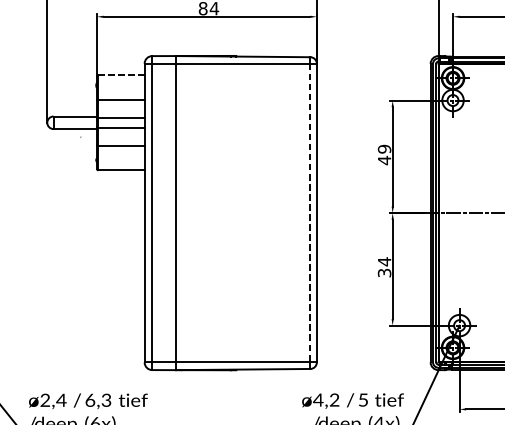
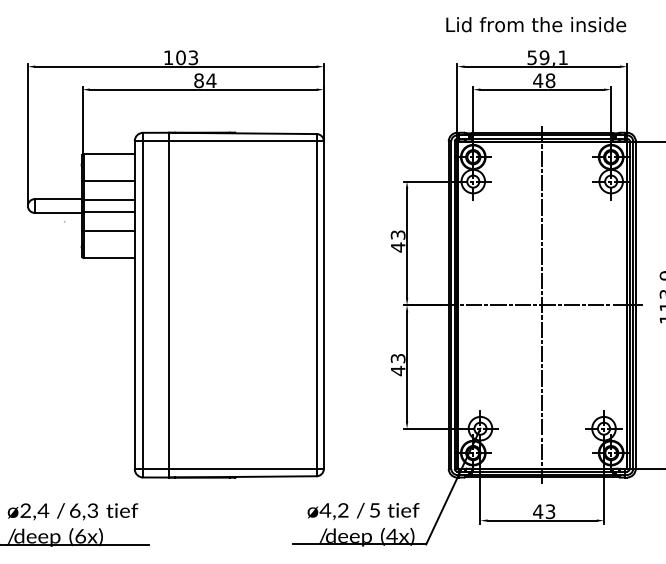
line: (120, 74) -> (108, 153), dashed -> solid
text: (383, 148) -> (397, 234), 49 -> 43
line: (310, 213) -> (316, 305), dashed -> solid
text: (383, 267) -> (397, 364), 34 -> 43

